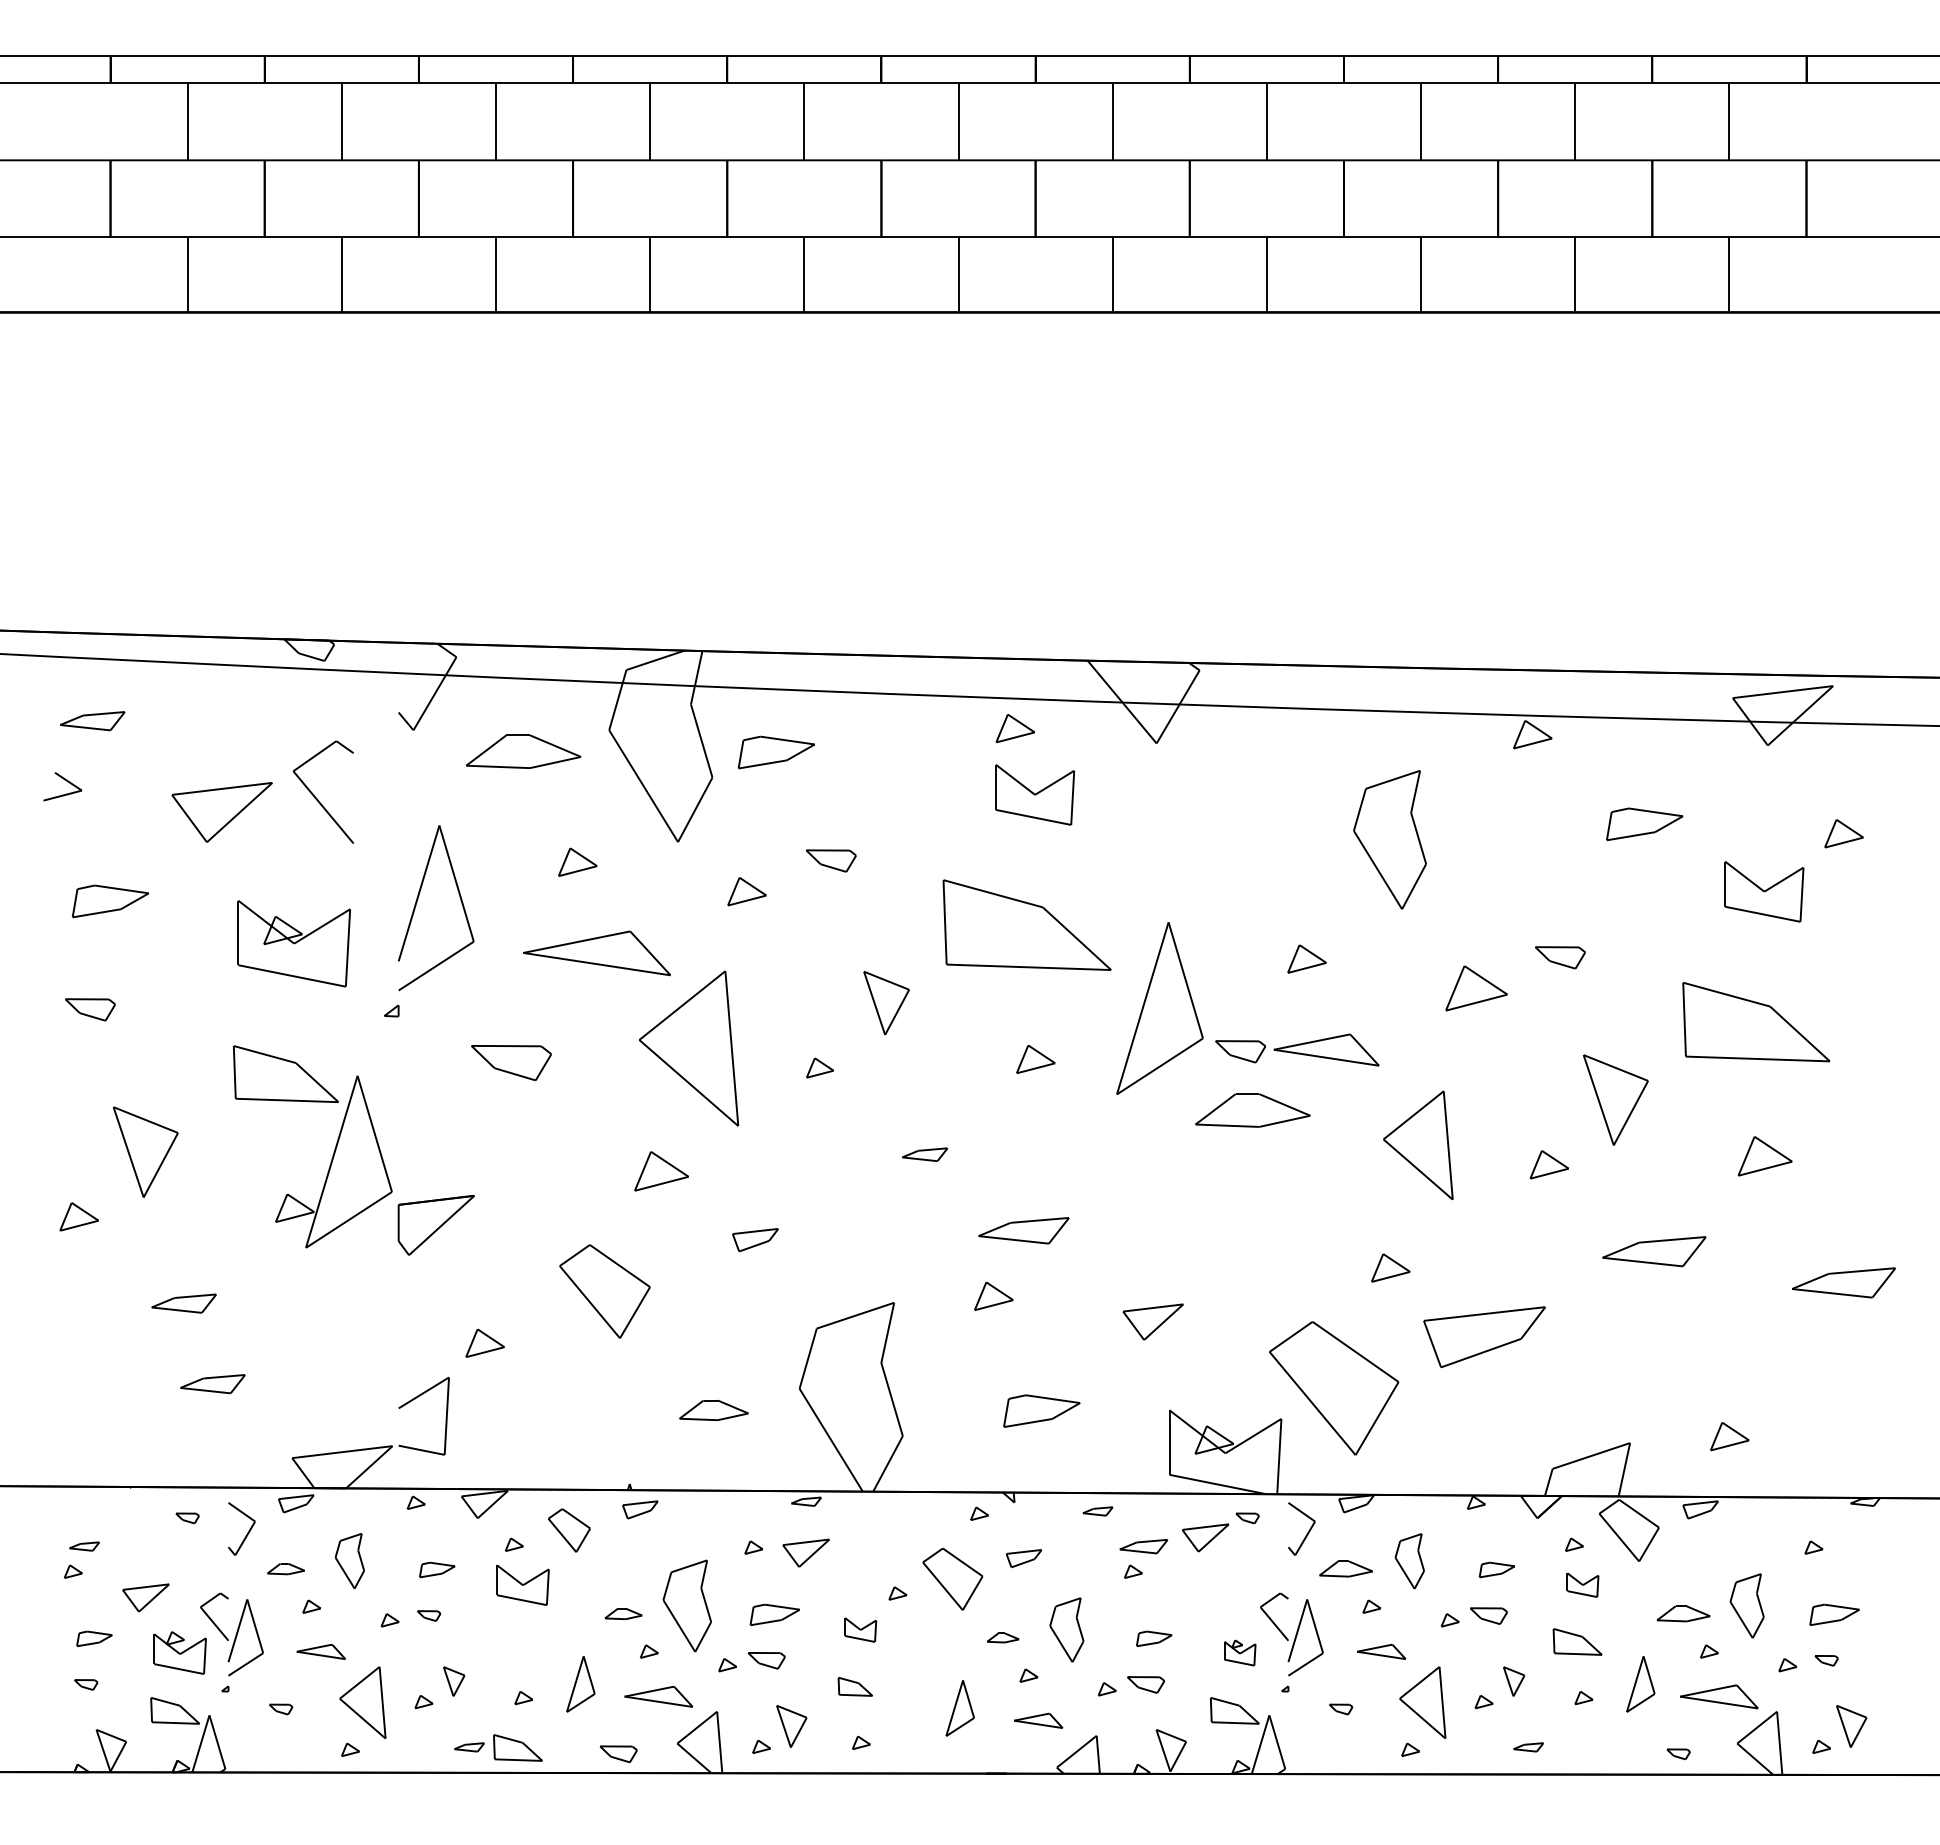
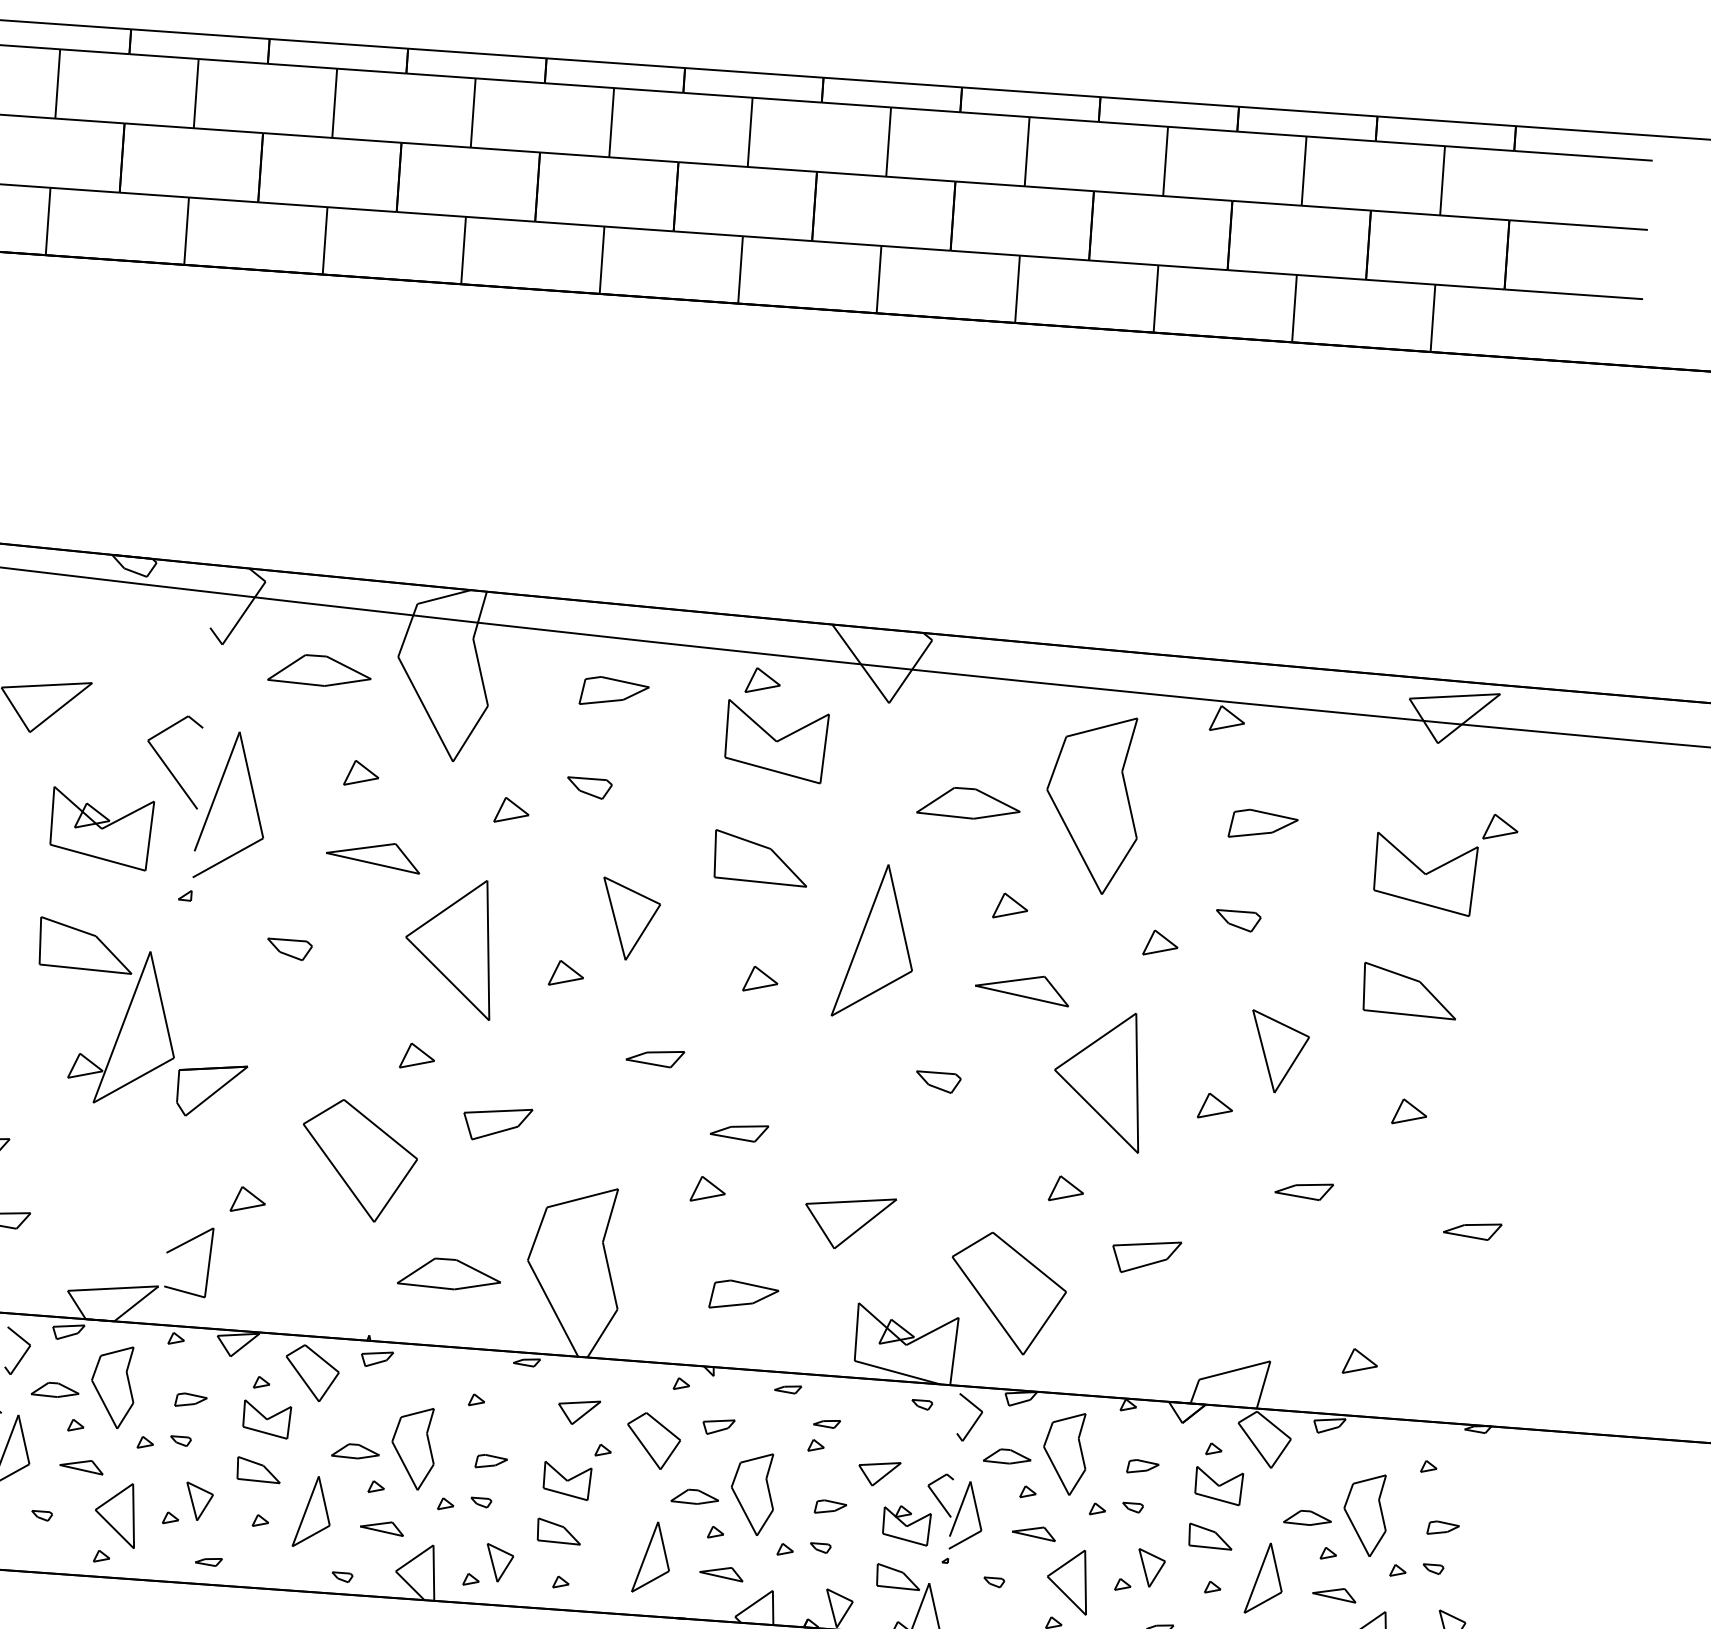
part: (775, 752) -> (613, 692), moved
part: (1034, 794) -> (776, 741), size x1.43
part: (316, 797) -> (167, 765), moved
part: (1644, 824) -> (1263, 825), moved
part: (1389, 839) -> (1092, 804), size x1.43
part: (1764, 891) -> (1425, 874), size x1.43
part: (1026, 925) -> (760, 858), size x0.62
part: (597, 952) -> (373, 855), size x0.71
part: (1475, 988) -> (1160, 943), size x0.62
part: (886, 1002) -> (630, 918), size x1.43
part: (1756, 1021) -> (1410, 990), size x0.71
part: (1240, 1051) -> (938, 1082), moved
part: (511, 1062) -> (289, 949), size x0.62
part: (819, 1067) -> (565, 973), size x1.43
part: (1252, 1110) -> (968, 803), moved
part: (1418, 1145) -> (1099, 1080), size x1.43
part: (924, 1154) -> (654, 1057), size x1.43
part: (1764, 1155) -> (1409, 1111), size x0.71
part: (661, 1170) -> (417, 1055), size x0.71
part: (1023, 1230) -> (738, 1132), size x0.71
part: (755, 1239) -> (497, 1123), size x1.67
part: (1653, 1251) -> (1303, 1190), size x0.62
part: (1843, 1282) -> (1472, 1230), size x0.62
part: (604, 1291) -> (358, 1160), size x1.43
part: (1152, 1321) -> (849, 1222), size x1.67
part: (1484, 1336) -> (1146, 1256), size x0.62
part: (713, 1410) -> (449, 1274), size x1.67
part: (569, 1530) -> (312, 1373), size x1.43
part: (1205, 1537) -> (879, 1473), moved
part: (1143, 1546) -> (826, 1423), size x0.62
part: (805, 1552) -> (578, 1411), moved
part: (349, 1560) -> (112, 1386), size x1.67
part: (1409, 1561) -> (1064, 1453), size x1.67
part: (285, 1568) -> (54, 1389), size x1.43
part: (1582, 1584) -> (1218, 1485), size x1.67
part: (1746, 1605) -> (1364, 1514), size x1.43
part: (623, 1613) -> (355, 1451), size x1.43
part: (774, 1614) -> (491, 1461), size x0.71
part: (1834, 1614) -> (1443, 1528), size x0.71
part: (1489, 1615) -> (1133, 1507), size x0.62
part: (860, 1629) -> (567, 1480), size x1.67
part: (1066, 1629) -> (752, 1493), size x1.43
part: (1002, 1637) -> (694, 1496), size x1.67
part: (1239, 1652) -> (906, 1524), size x1.67
part: (766, 1660) -> (481, 1502), size x0.62
part: (453, 1681) -> (198, 1501), size x1.43
part: (1513, 1681) -> (1150, 1568), size x1.43
part: (580, 1684) -> (312, 1512), size x1.43
part: (1146, 1684) -> (820, 1547), size x0.62
part: (1640, 1684) -> (1264, 1578), size x1.43
part: (855, 1686) -> (559, 1531), size x1.43
part: (658, 1696) -> (381, 1527), size x0.71
part: (1718, 1696) -> (1333, 1594), size x0.62
part: (959, 1708) -> (651, 1557), size x1.43
part: (517, 1747) -> (258, 1469), moved
part: (618, 1754) -> (342, 1577), size x0.62

